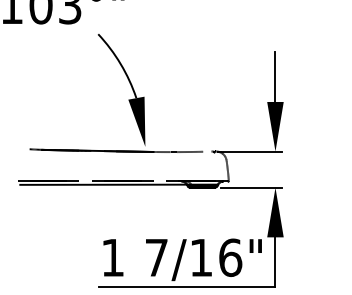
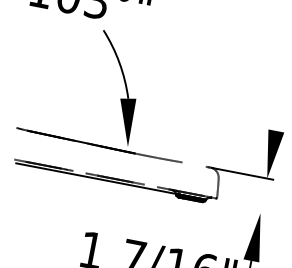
line: (275, 77) -> (280, 107), removed
part: (128, 99) -> (120, 98), moved
line: (251, 187) -> (237, 208), removed

